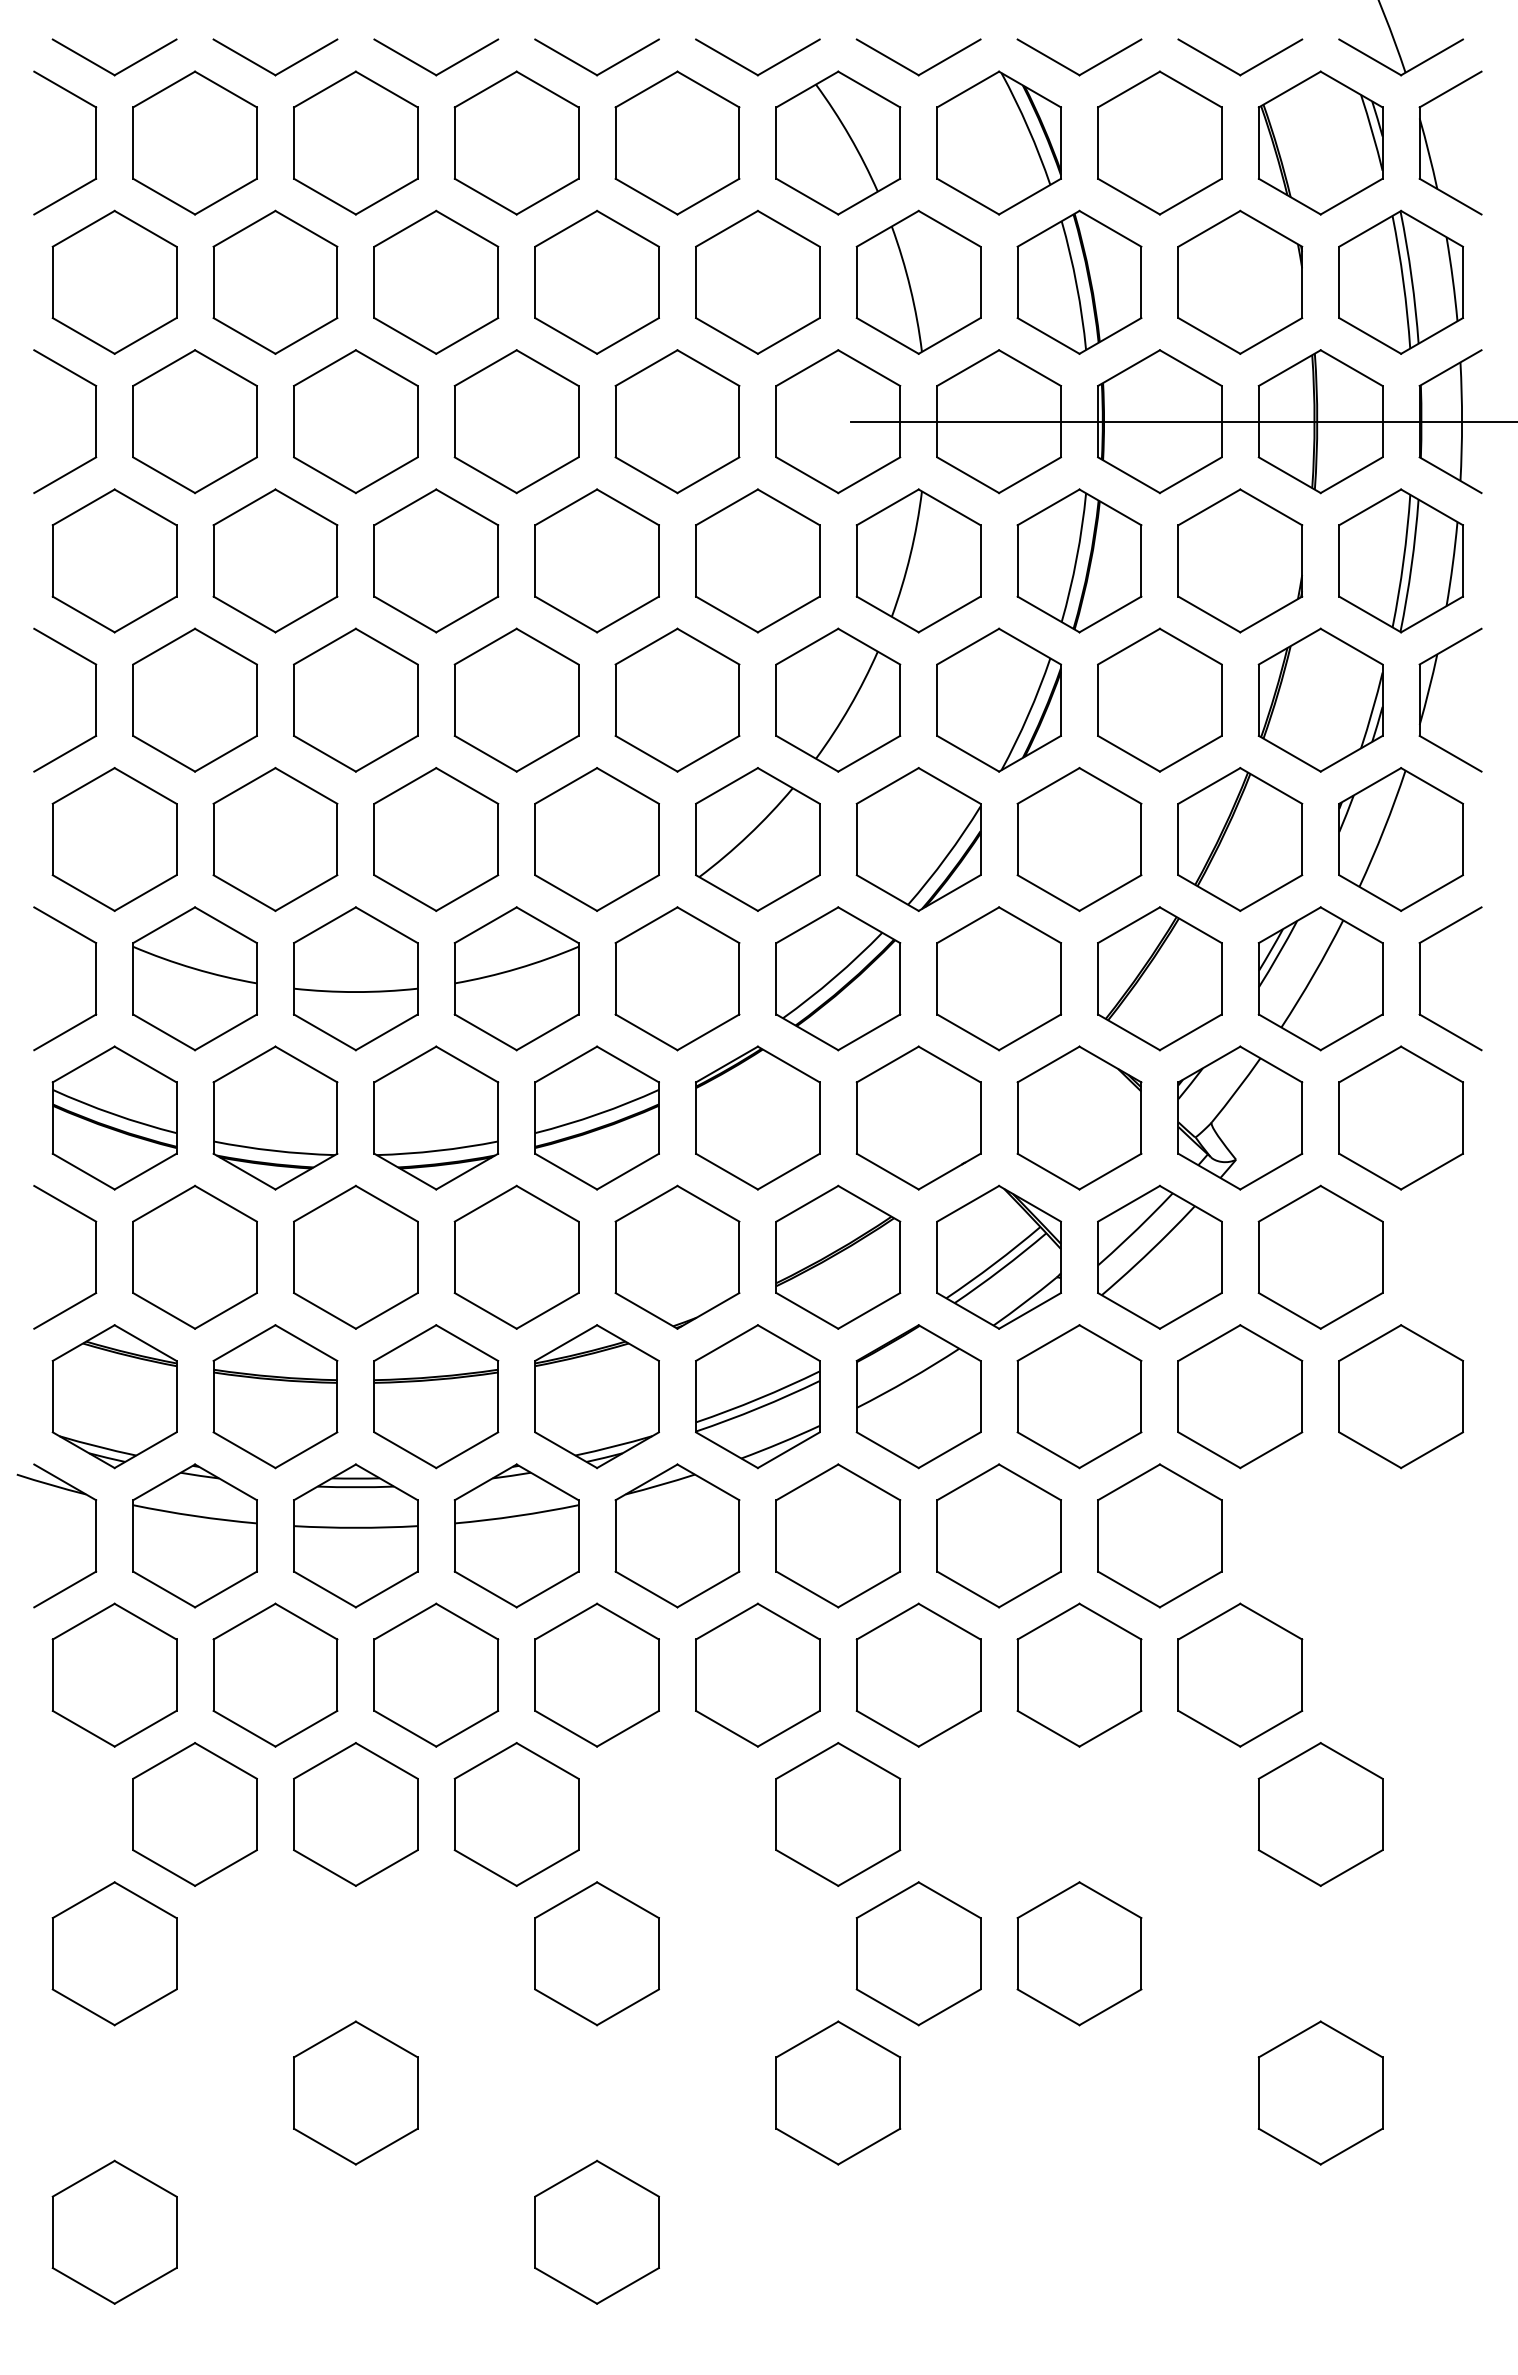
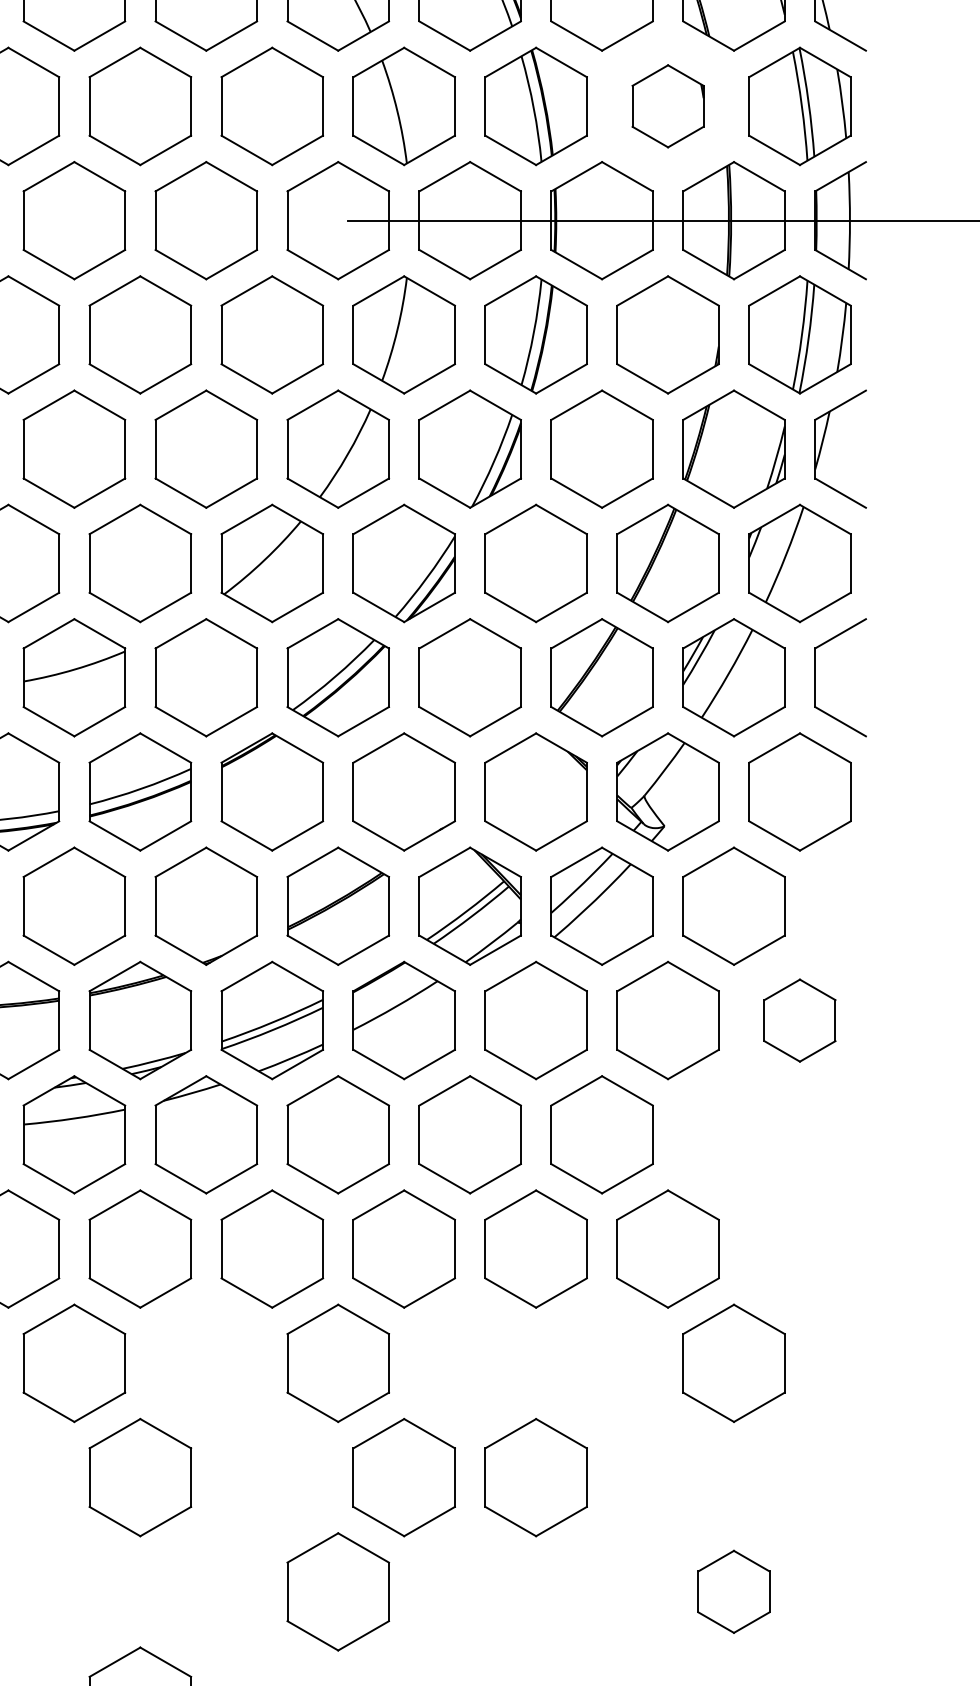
part: (1240, 281) -> (668, 105), size x0.7
part: (1400, 1396) -> (799, 1020), size x0.7
part: (1320, 2092) -> (733, 1591), size x0.7

